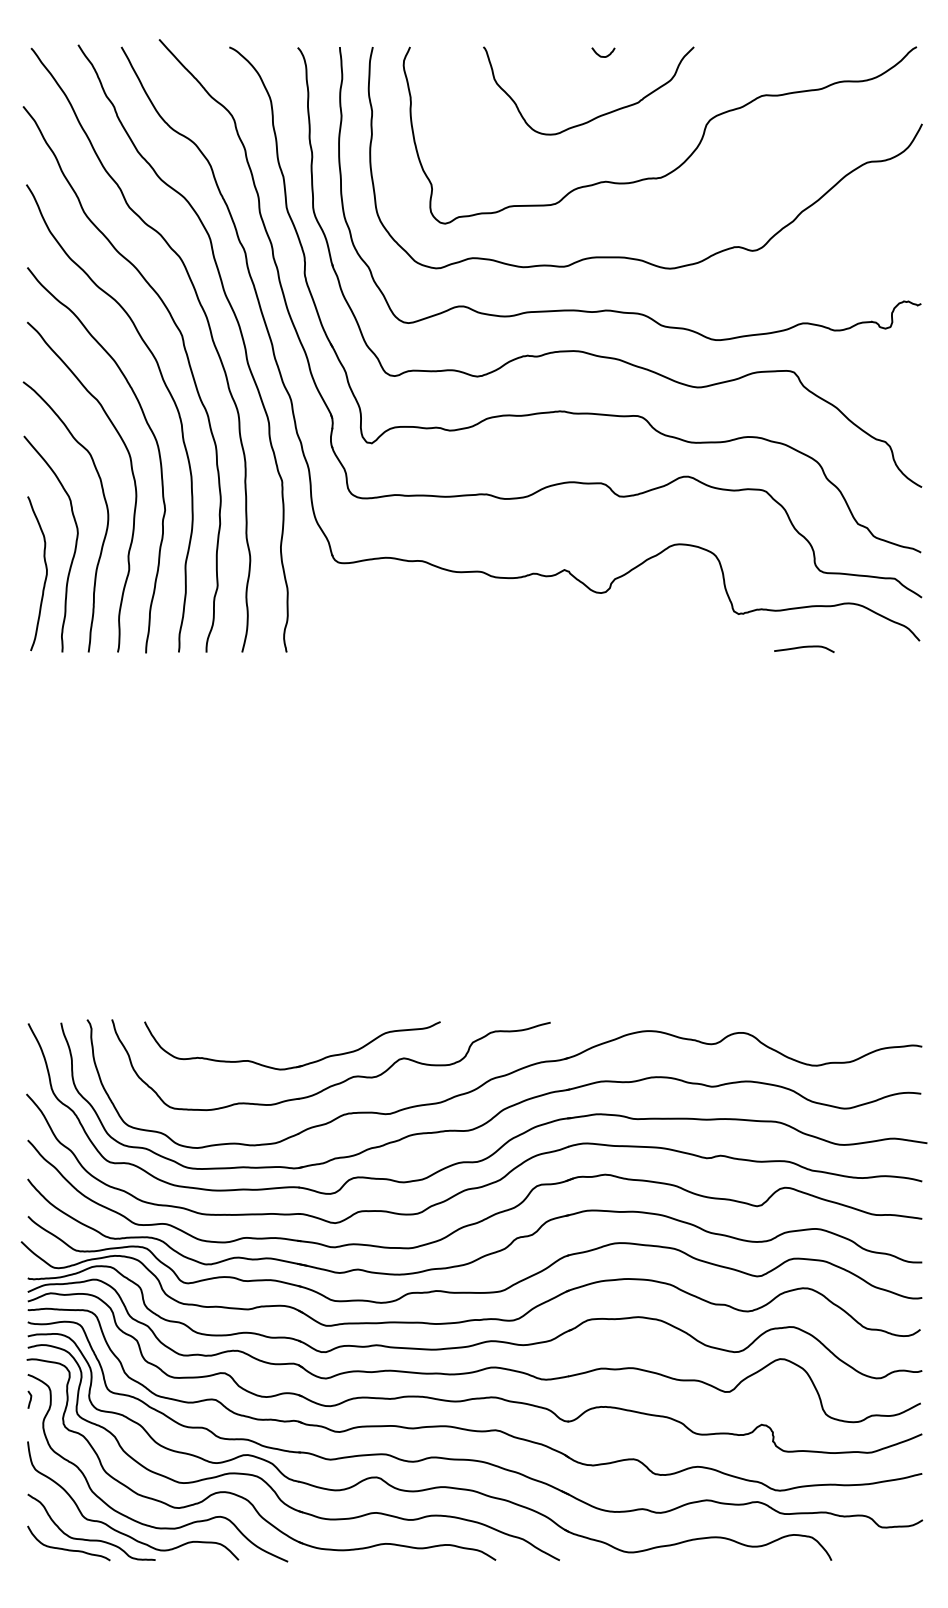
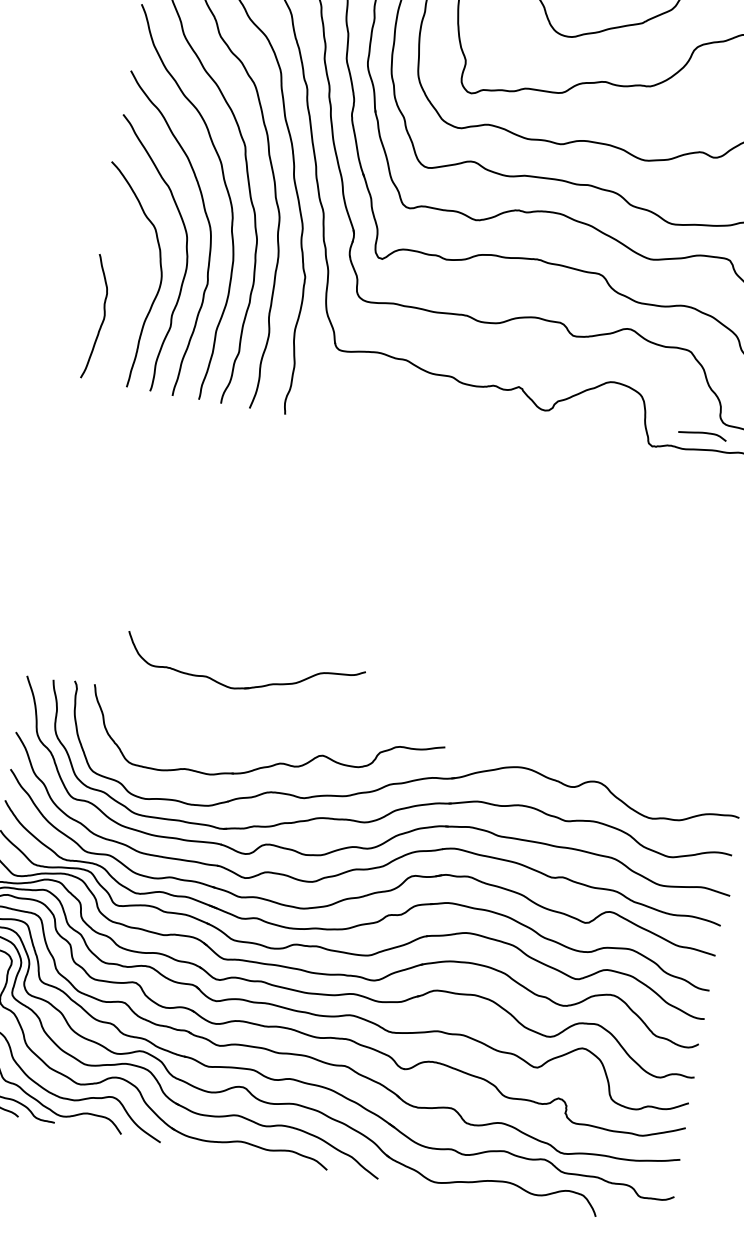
curve: (74, 548) -> (129, 302), removed
curve: (804, 647) -> (703, 433), moved
part: (298, 1065) -> (246, 687), moved

